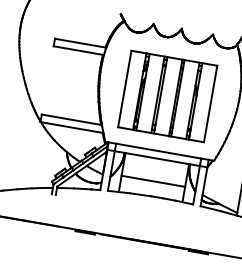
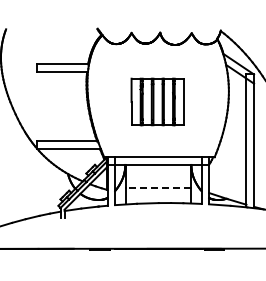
part: (167, 96) -> (157, 101), size x0.6
line: (152, 180) -> (157, 187), solid -> dashed

